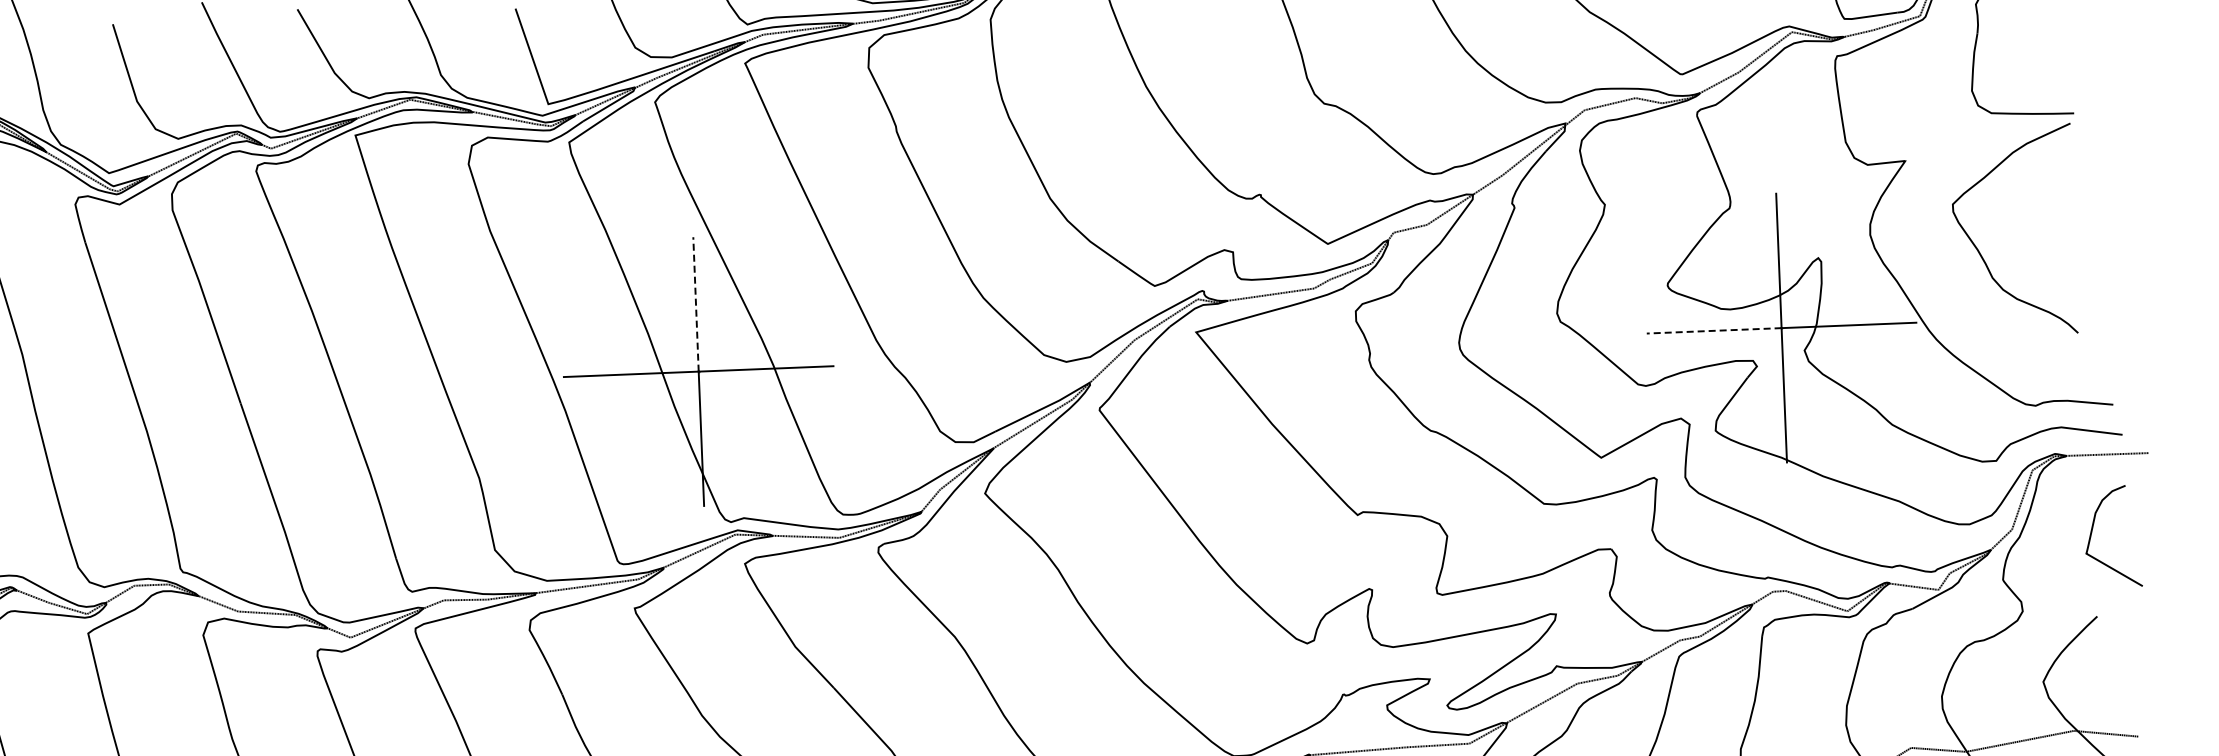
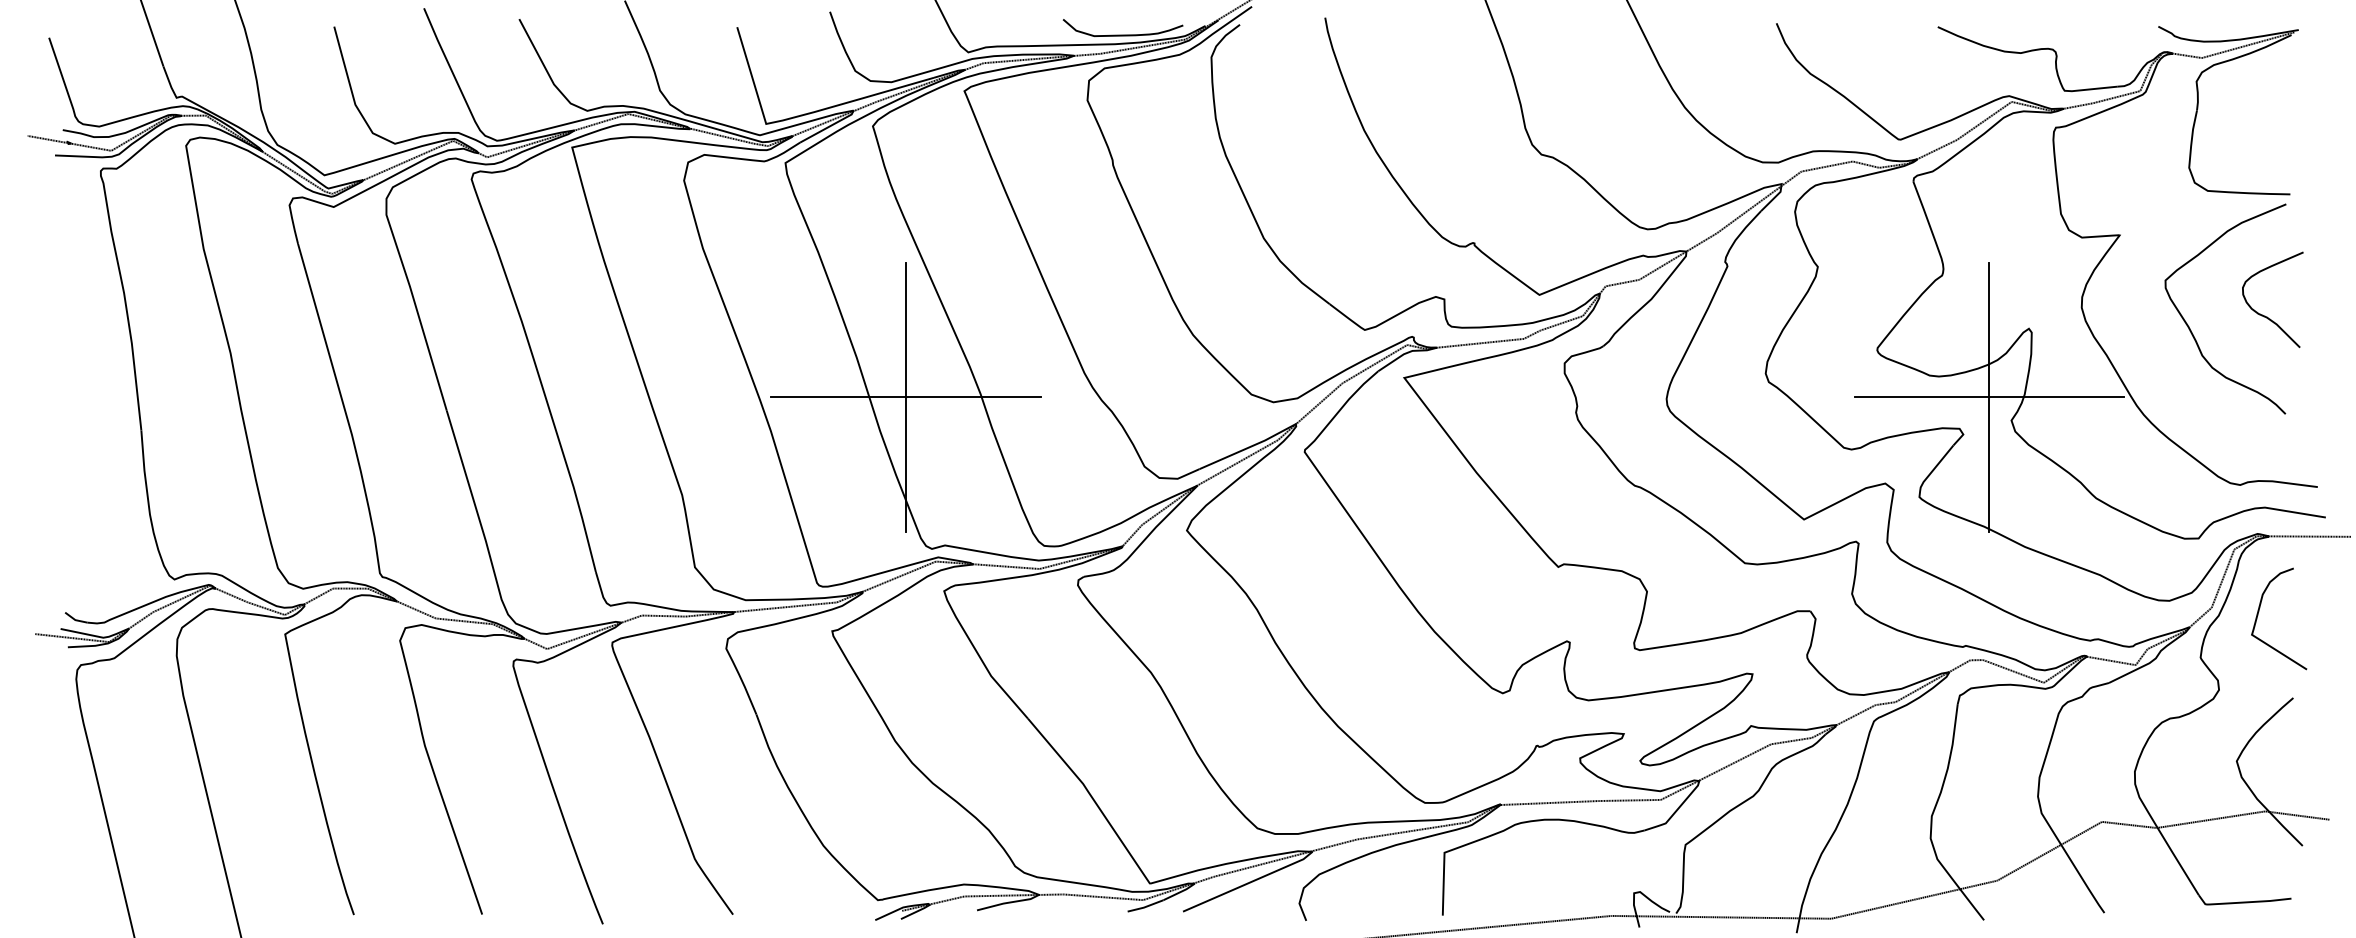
curve: (2054, 235) -> (2265, 315), added
line: (695, 303) -> (905, 329), dashed -> solid
line: (1713, 331) -> (1921, 397), dashed -> solid
curve: (2093, 530) -> (2259, 611), moved

